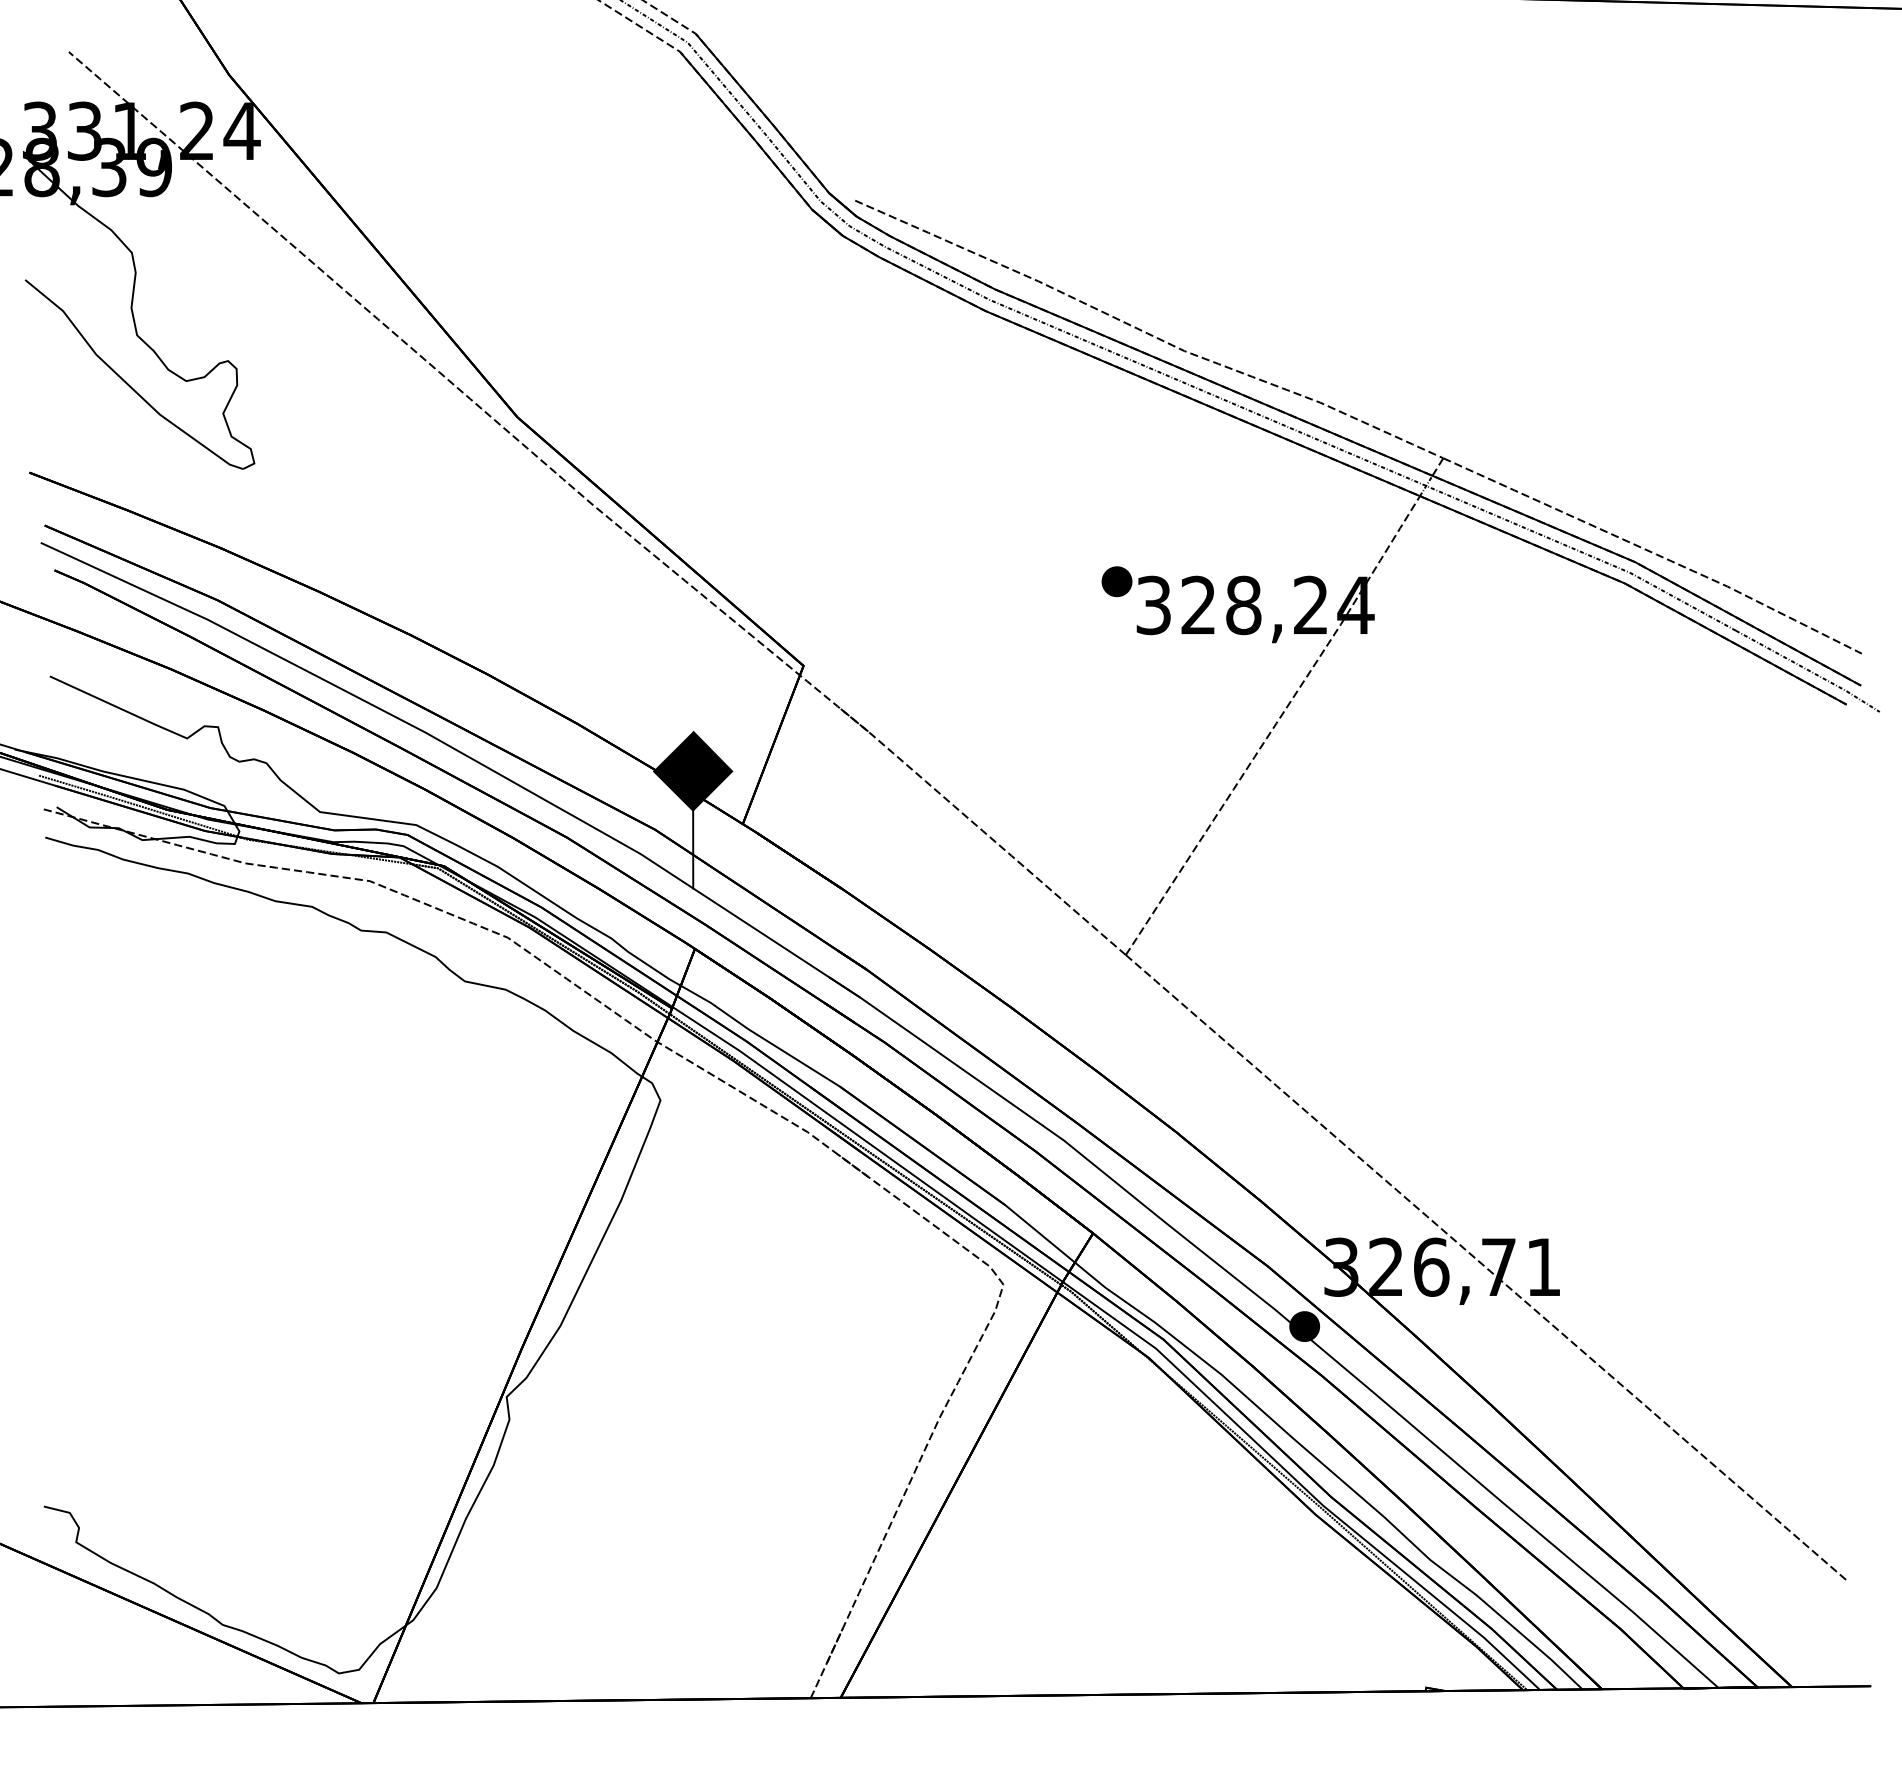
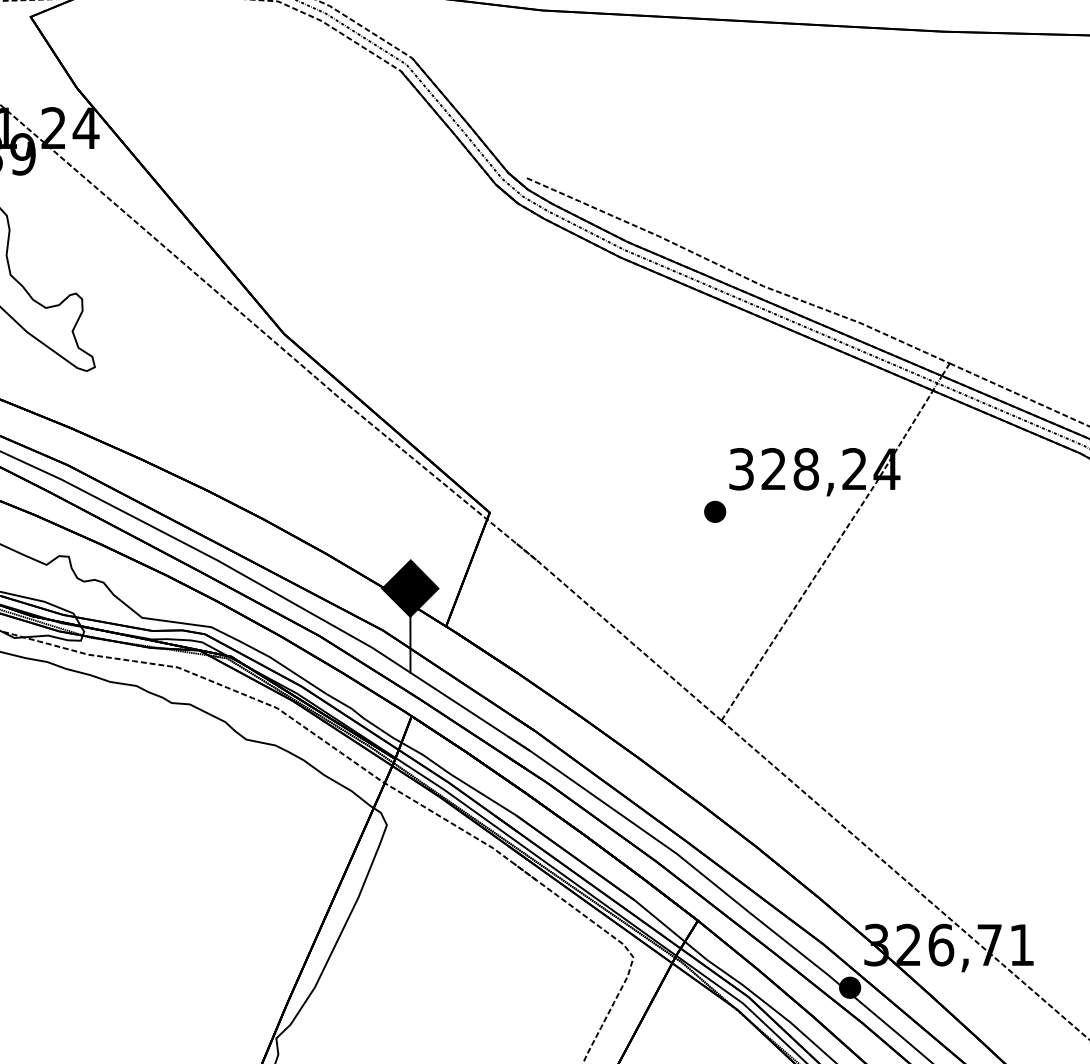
part: (1116, 581) -> (714, 511), moved

